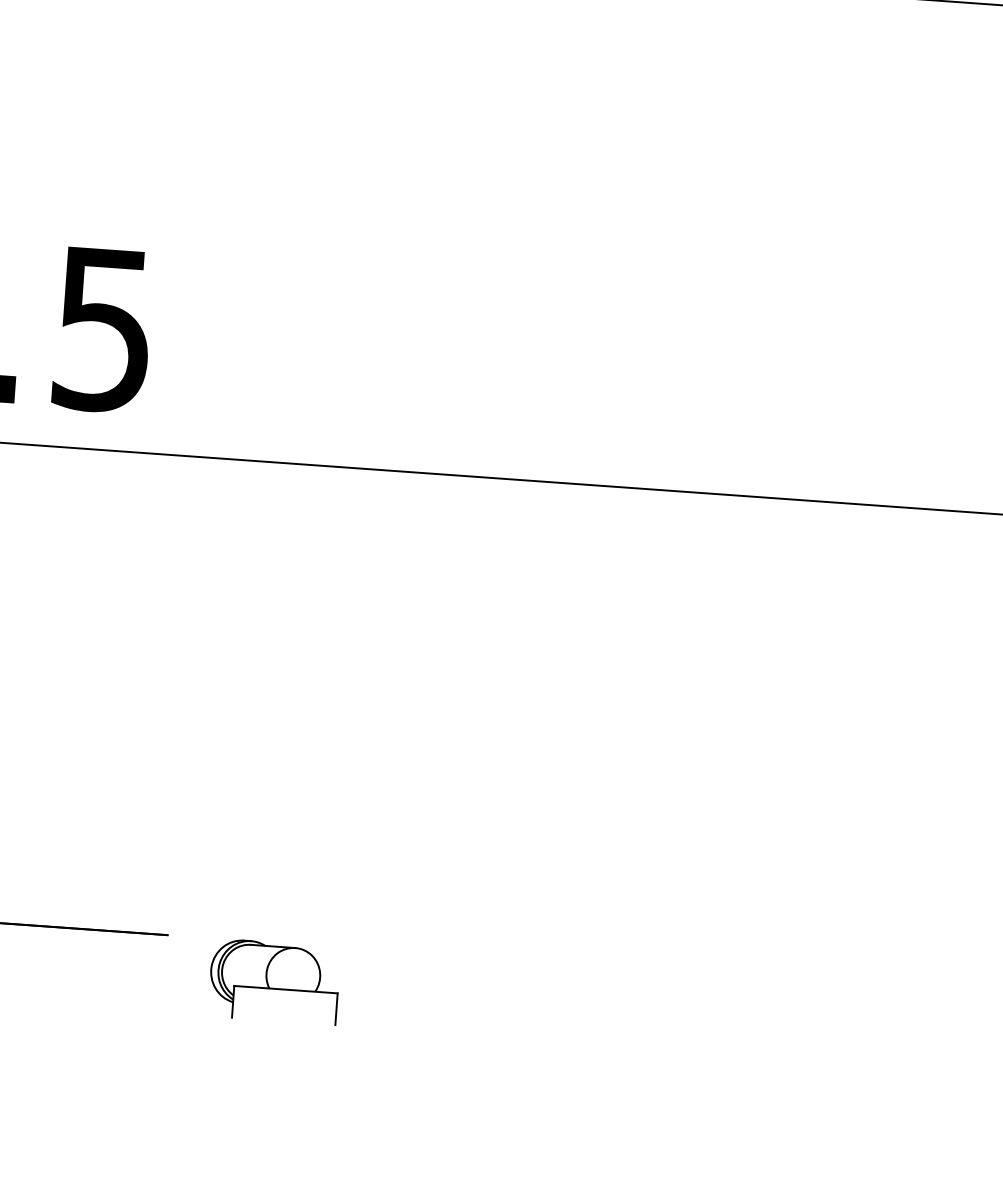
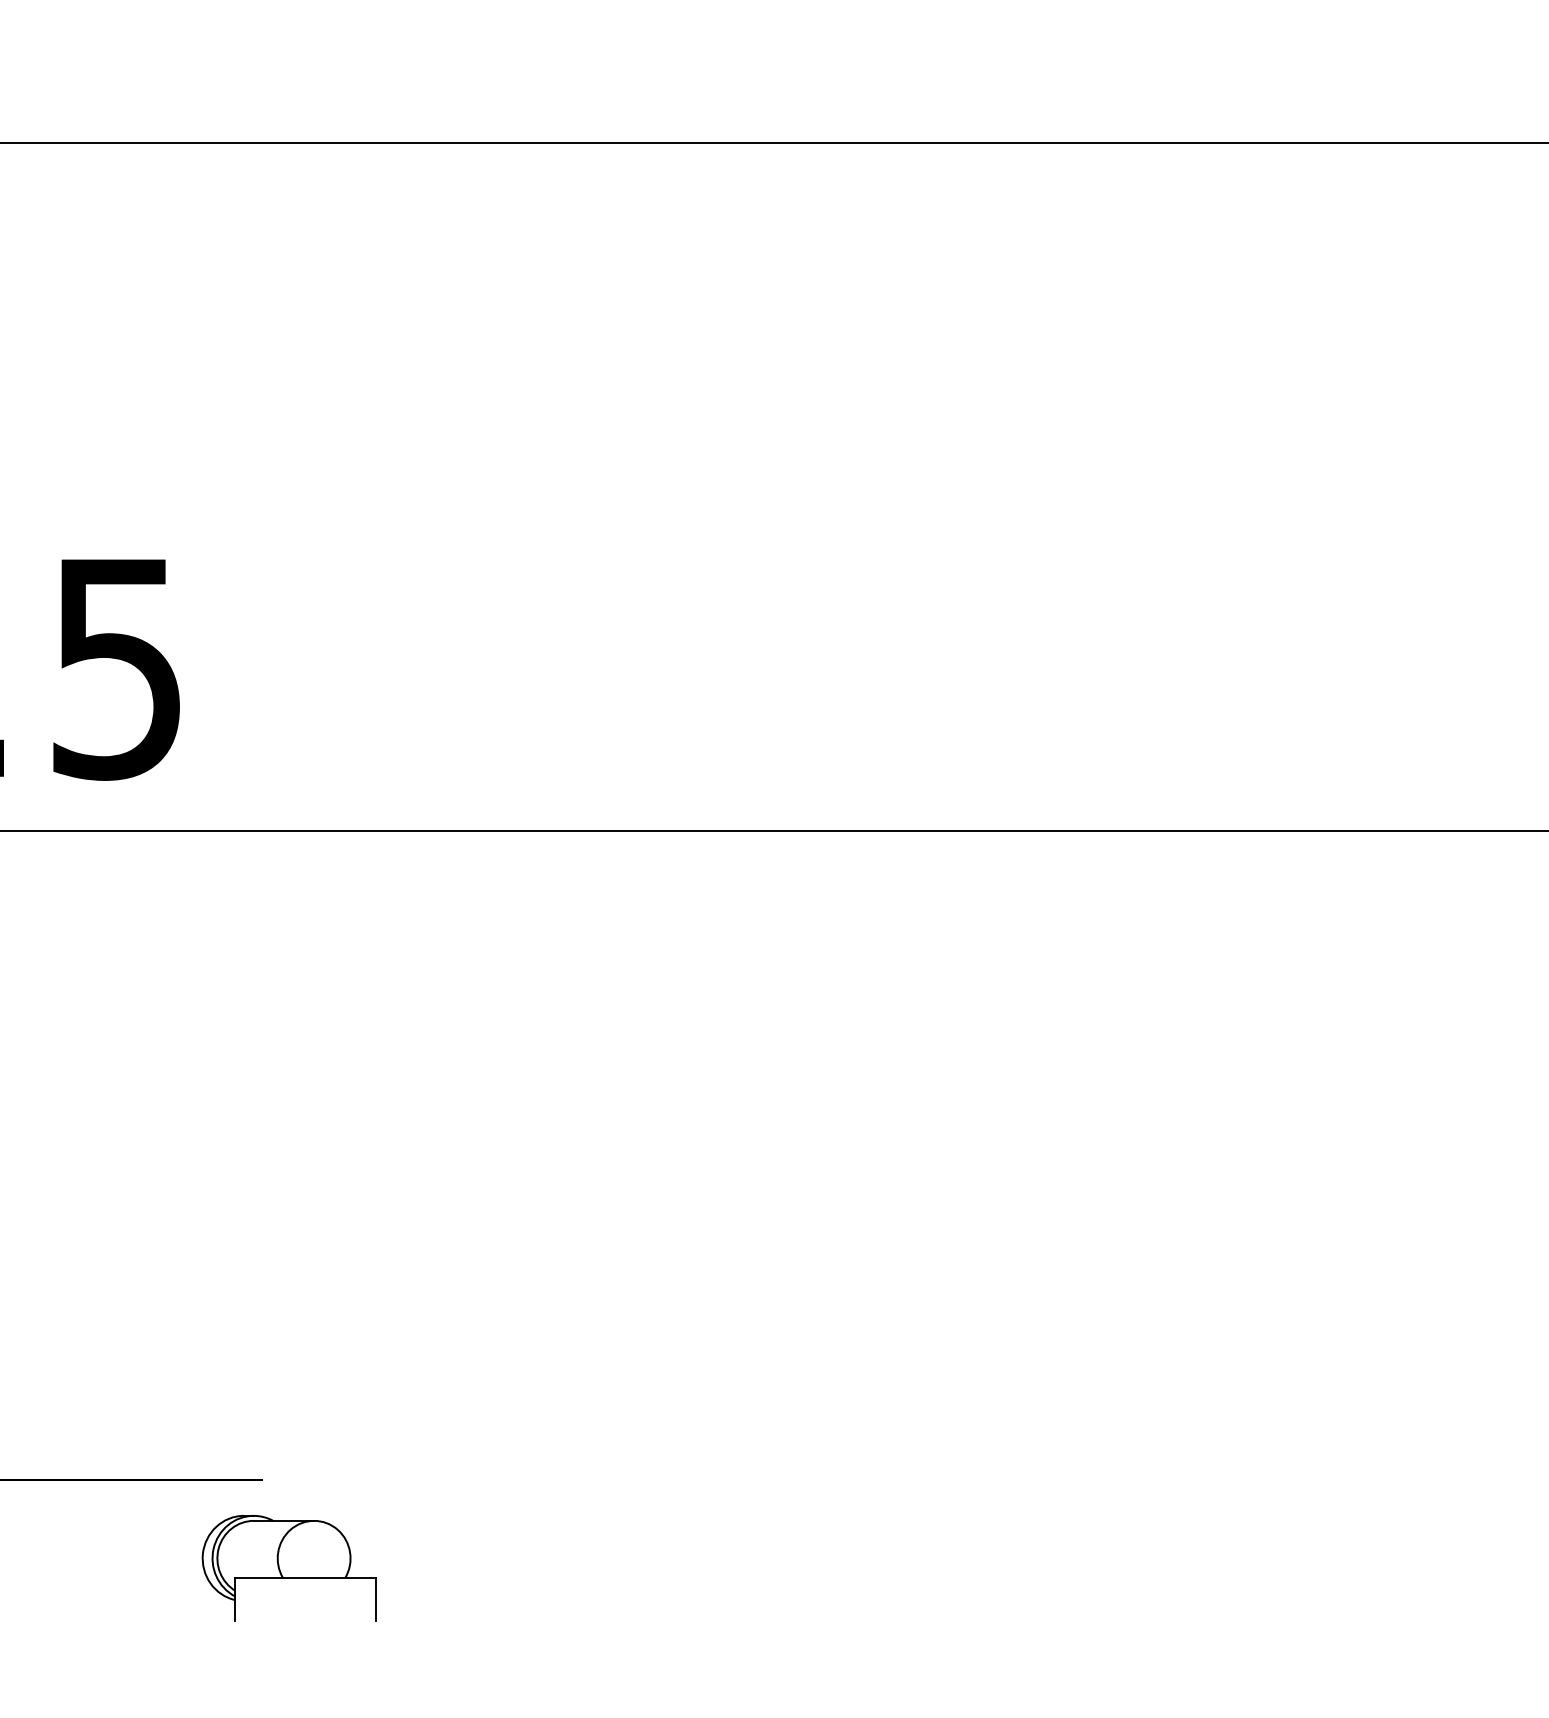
part: (273, 981) -> (288, 1568), moved

